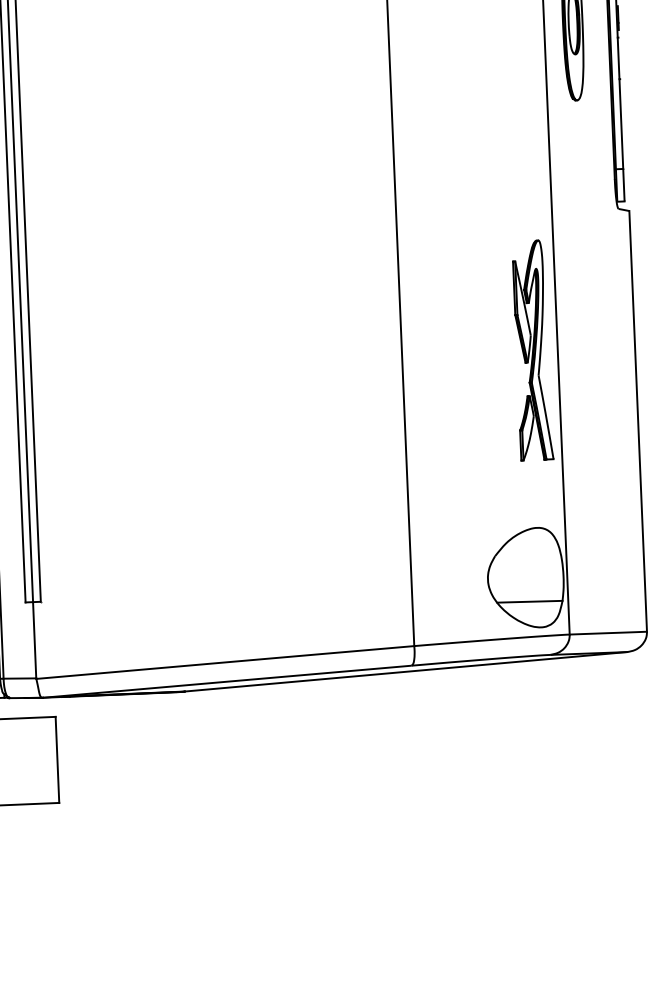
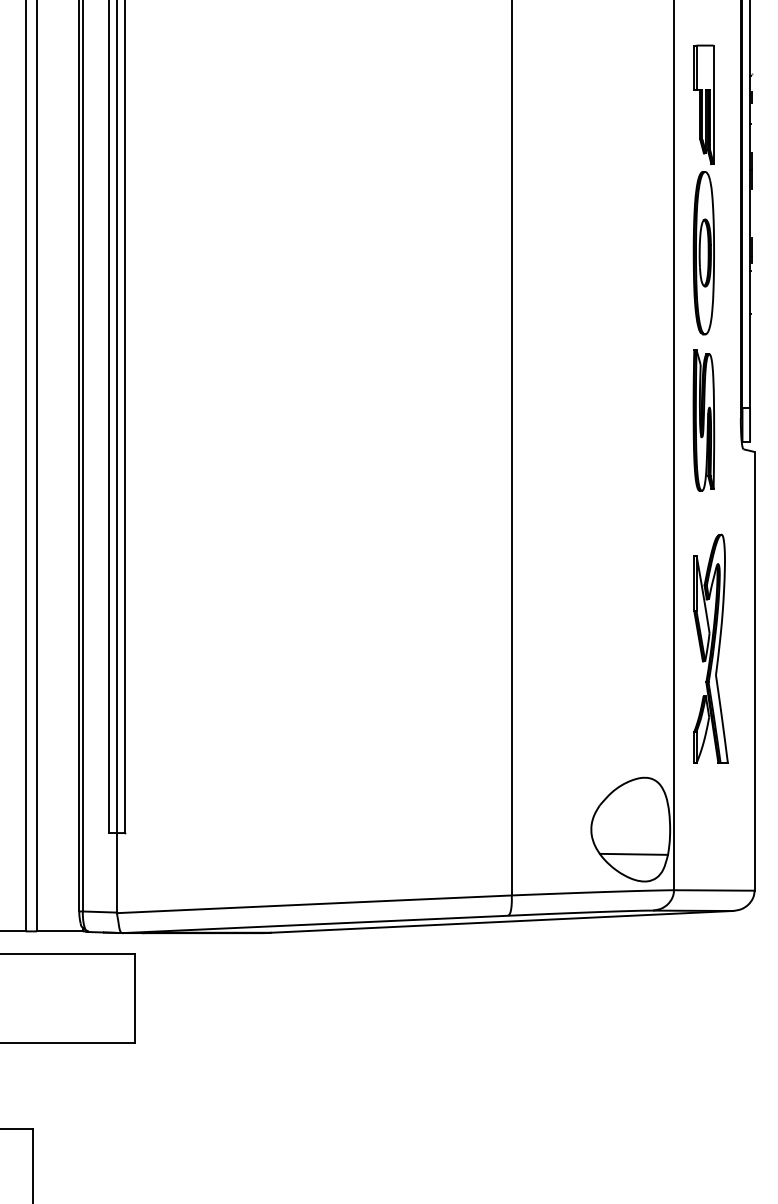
part: (579, 182) -> (703, 420), added
part: (532, 350) -> (710, 648), moved

